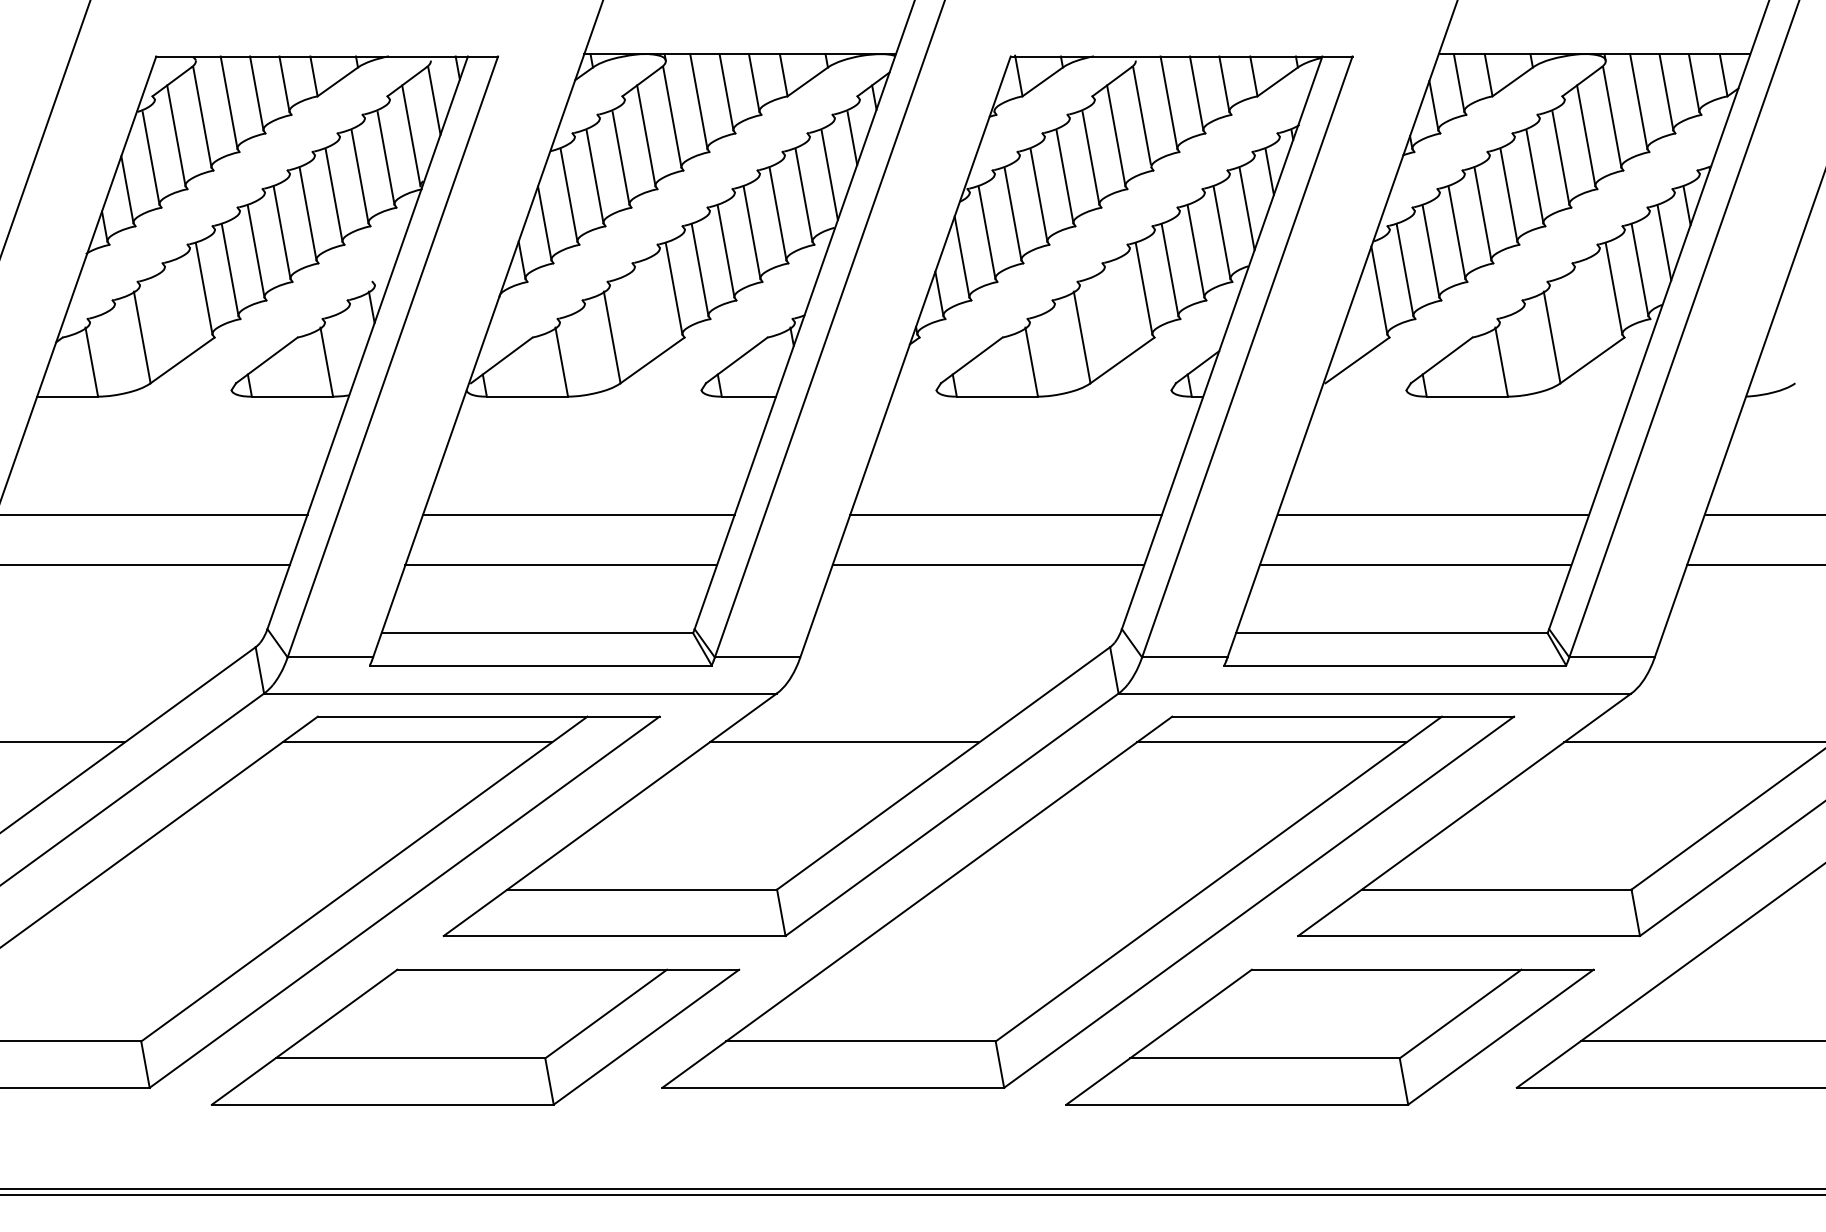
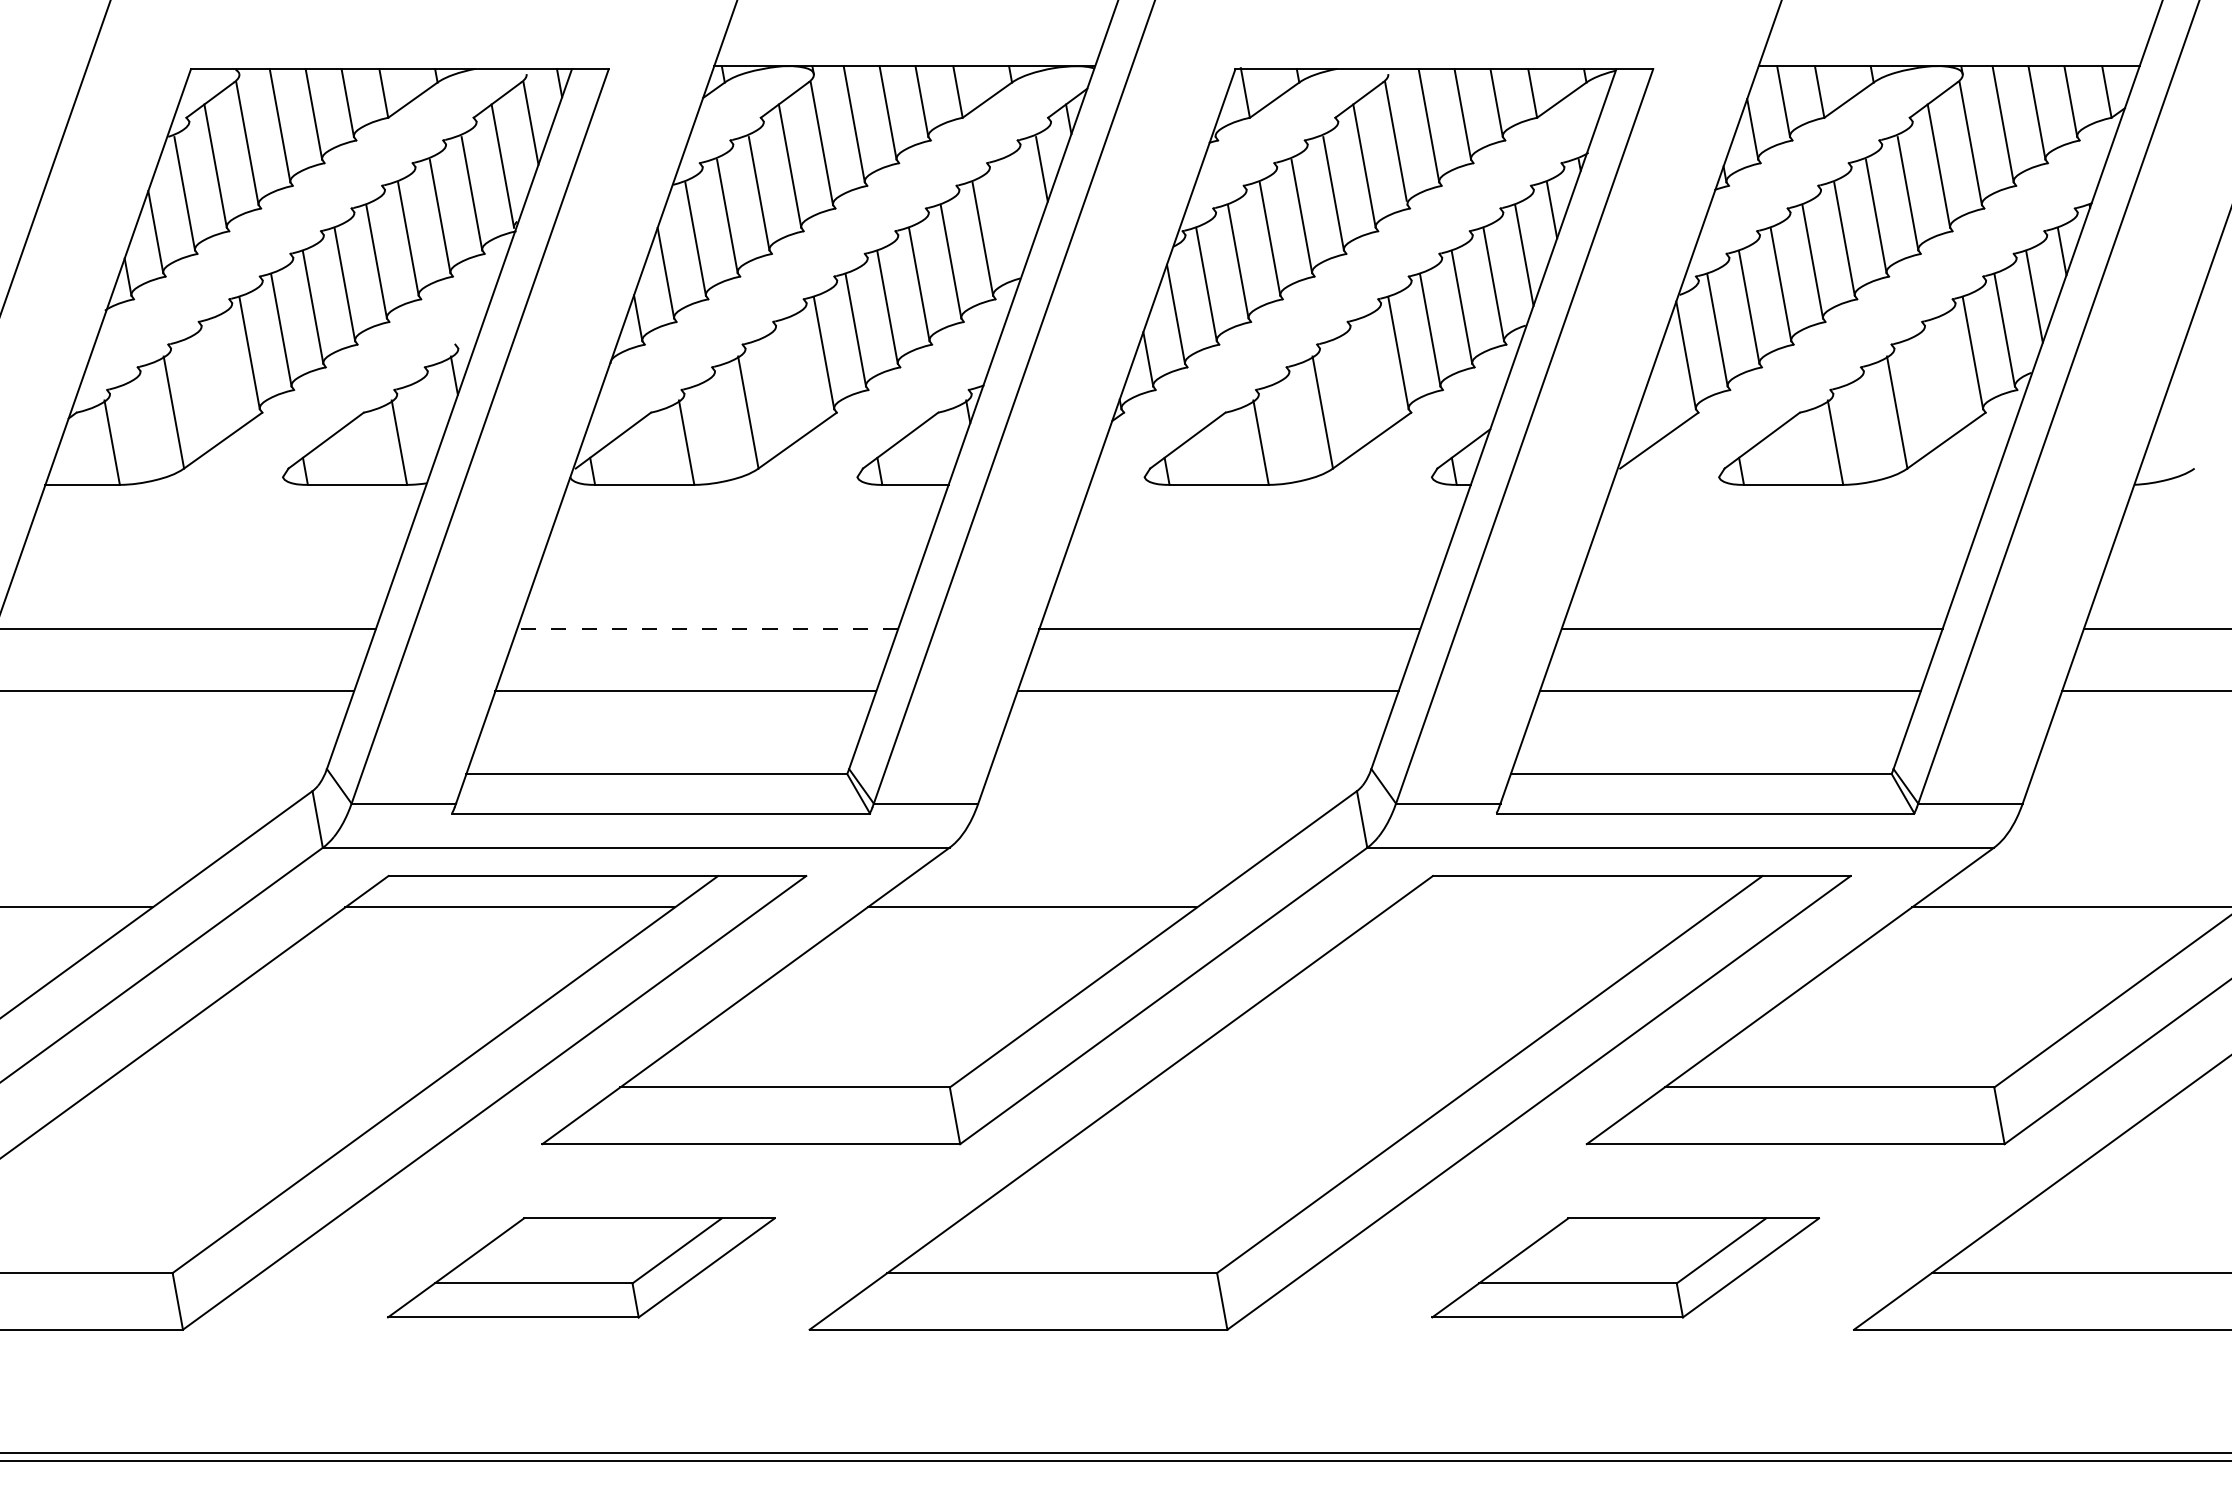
line: (829, 175) -> (1014, 214), removed
line: (578, 514) -> (707, 629), solid -> dashed
line: (1271, 742) -> (1554, 907), removed
part: (475, 1036) -> (581, 1267), size x0.6
part: (1329, 1036) -> (1625, 1267), size x0.6

